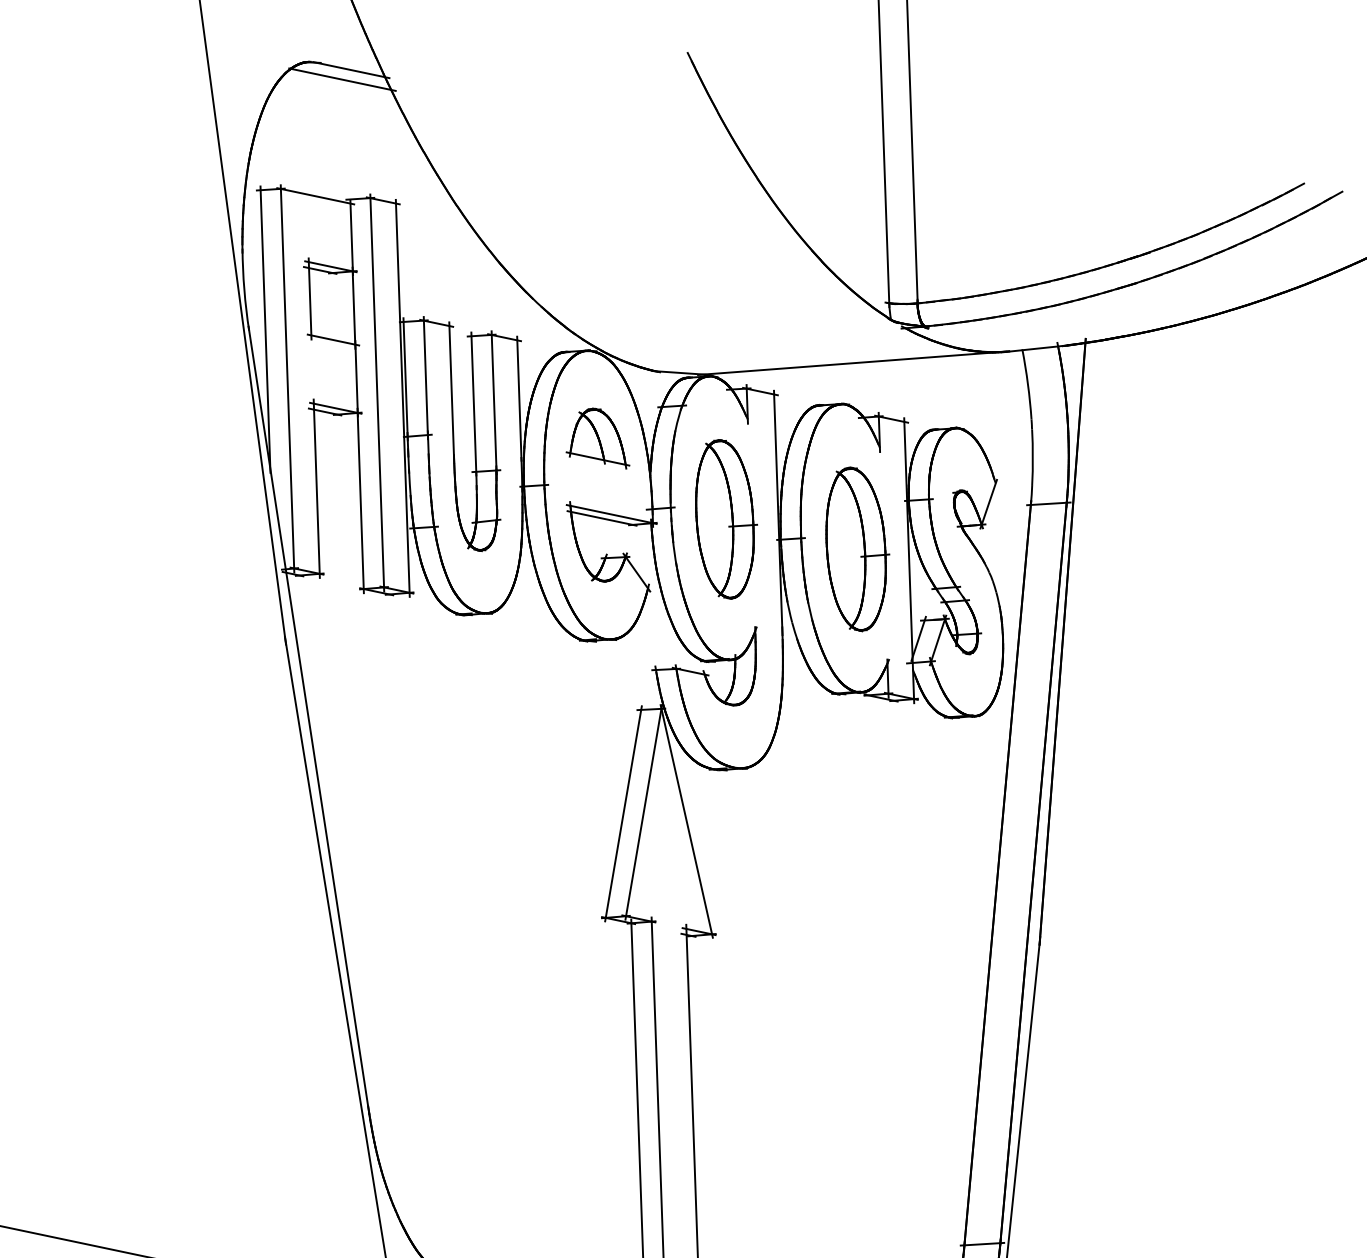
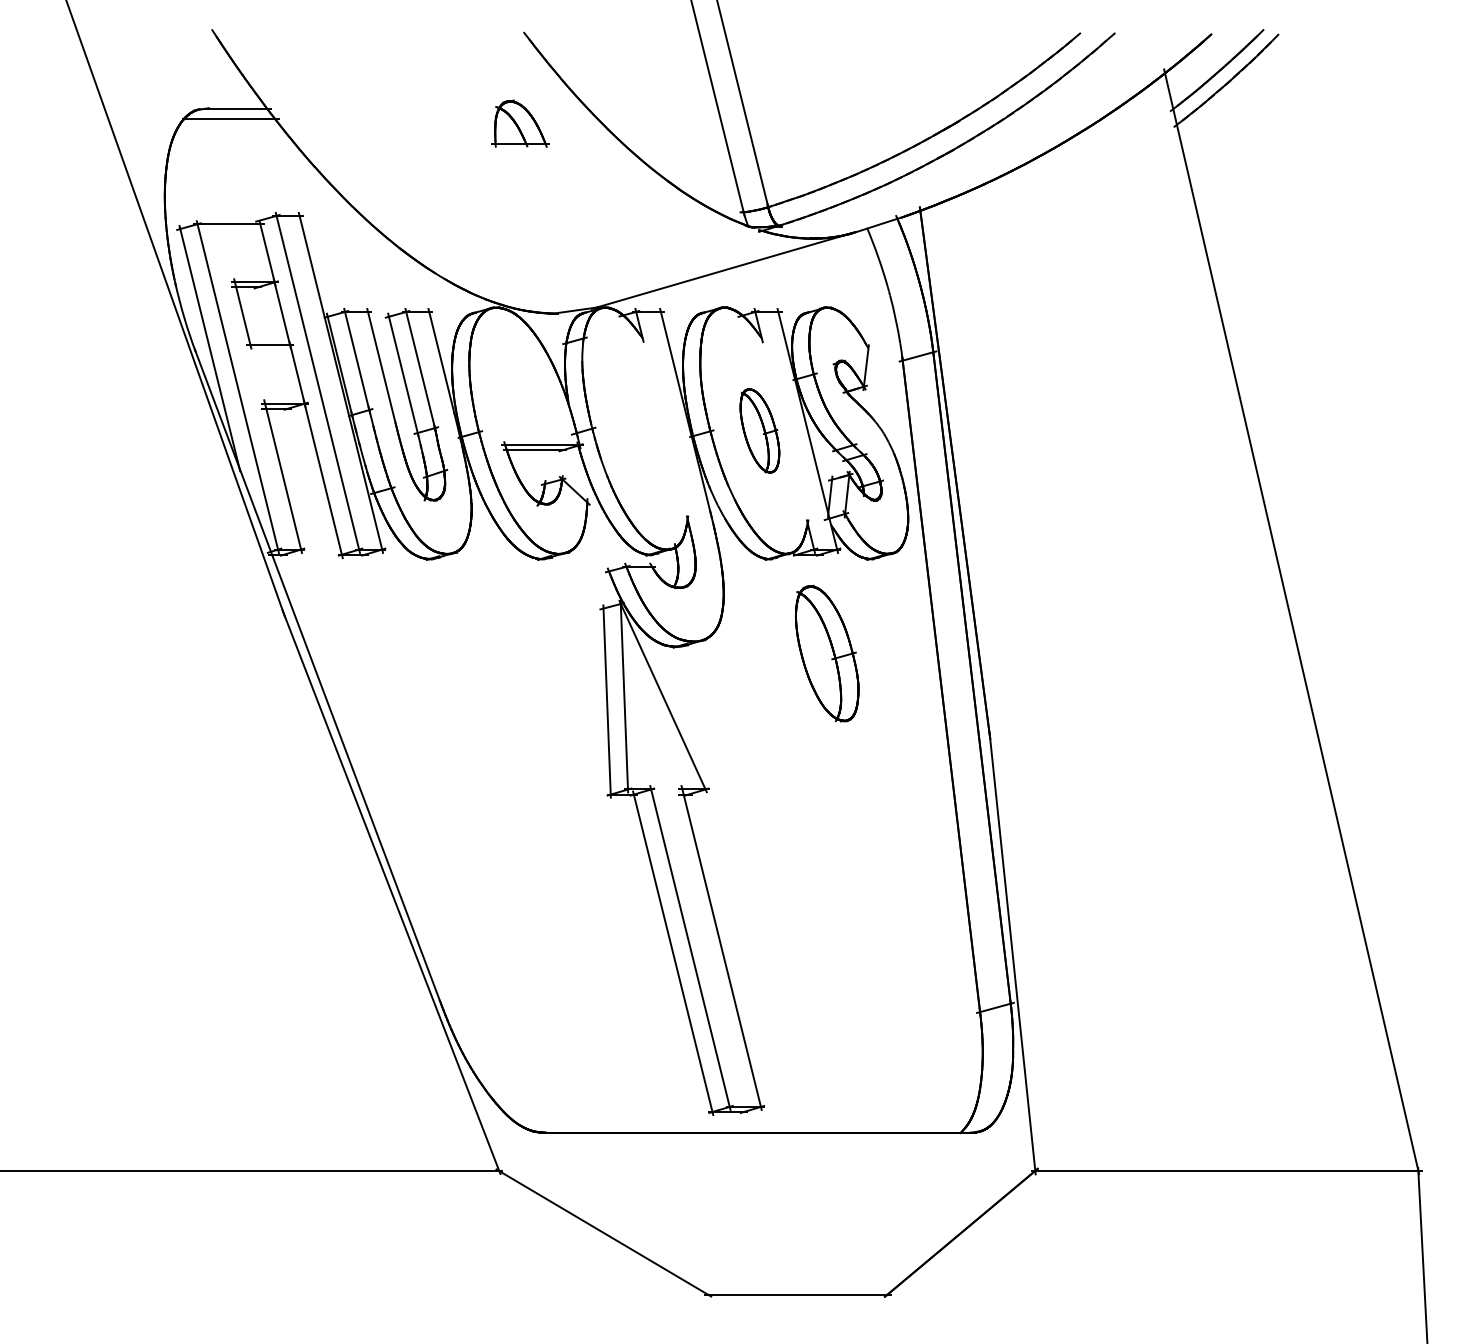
part: (602, 436) -> (520, 123), moved
part: (725, 519) -> (827, 653), moved
part: (855, 548) -> (759, 430), size x0.6

